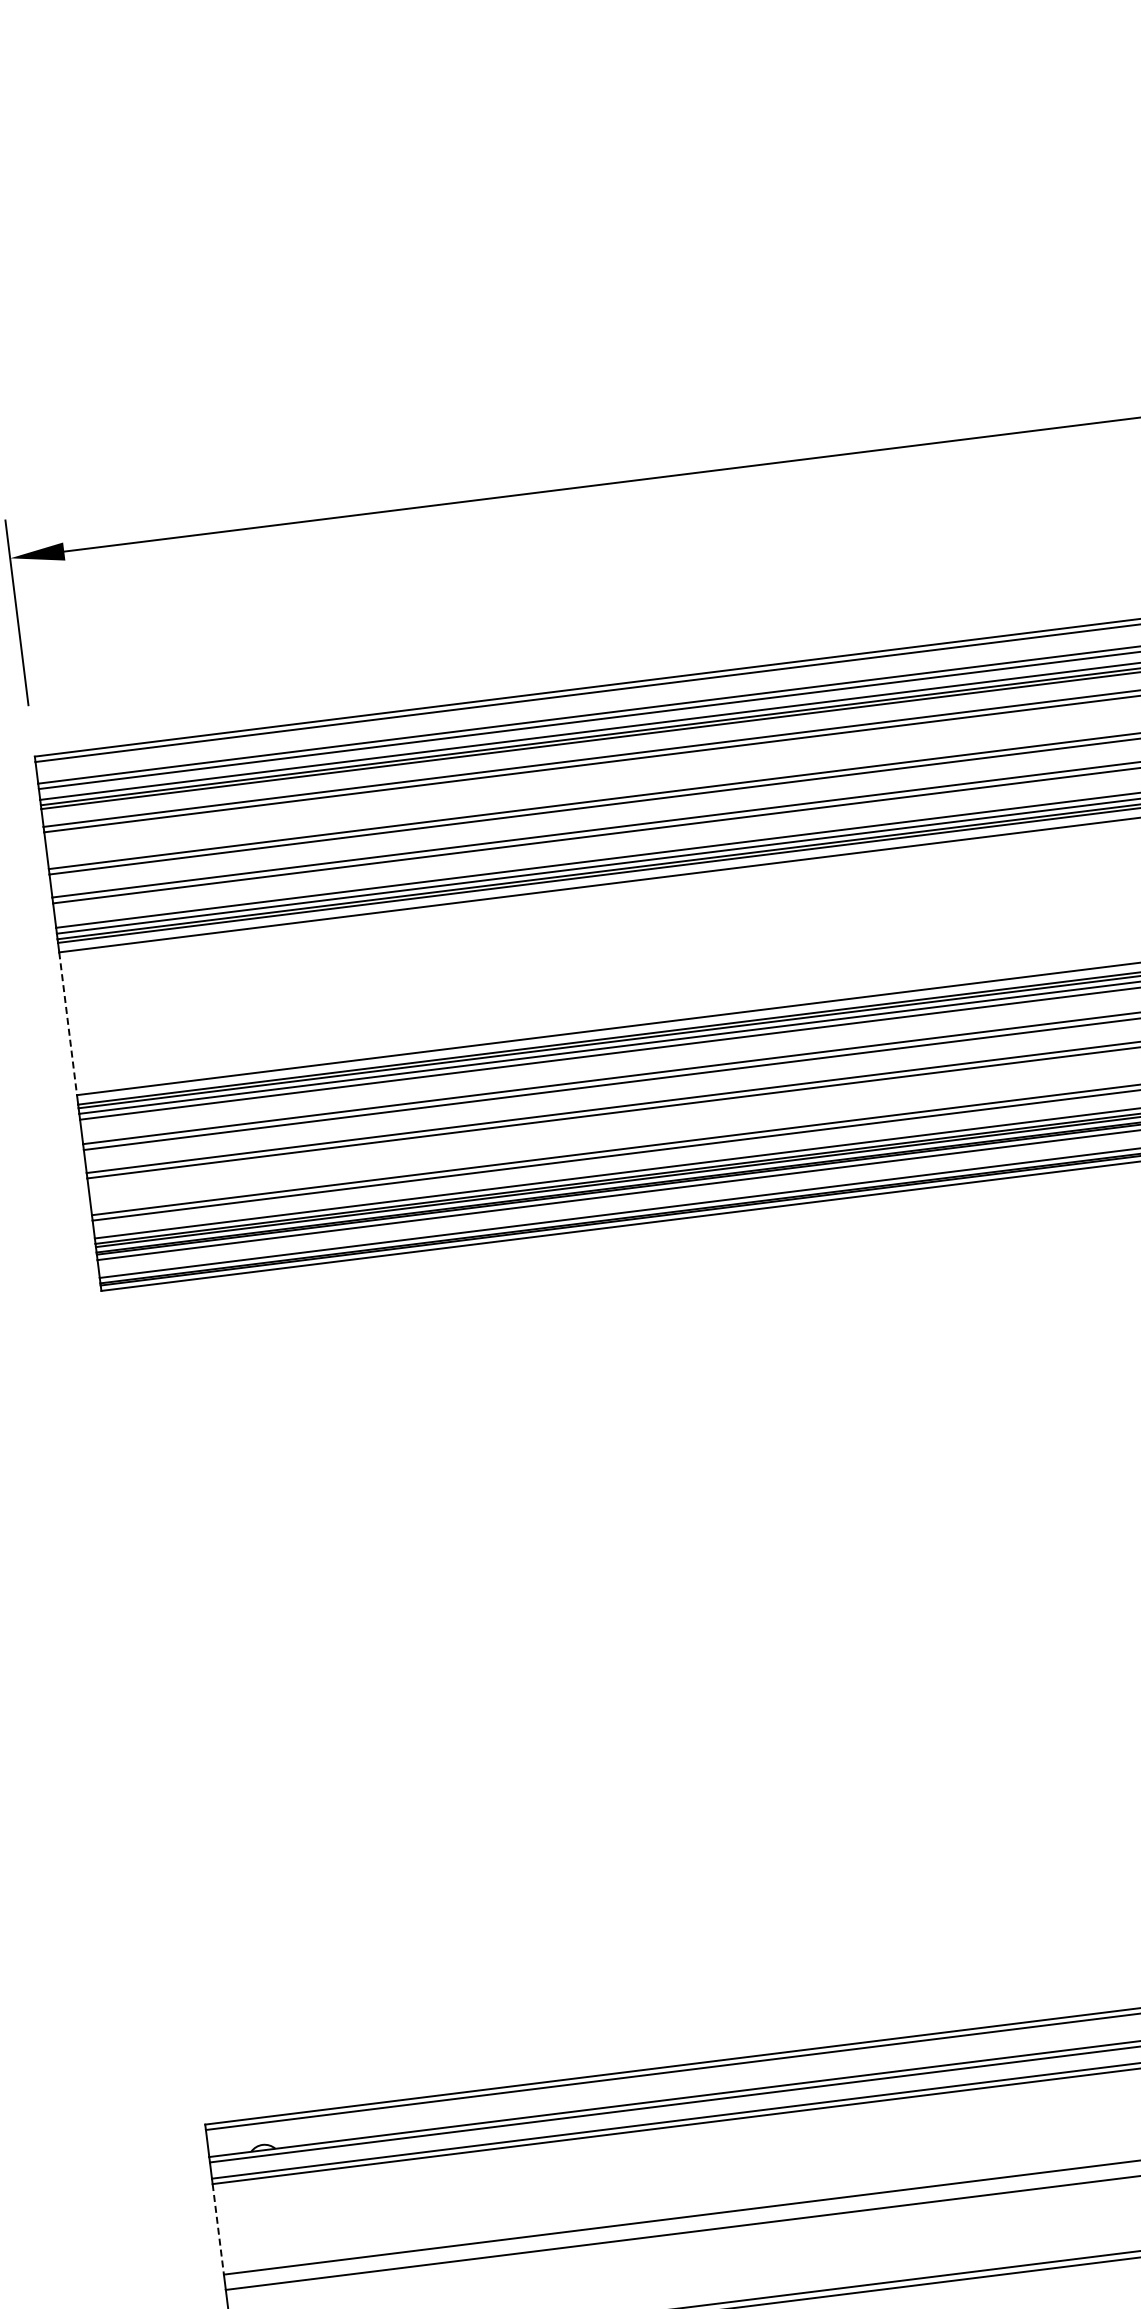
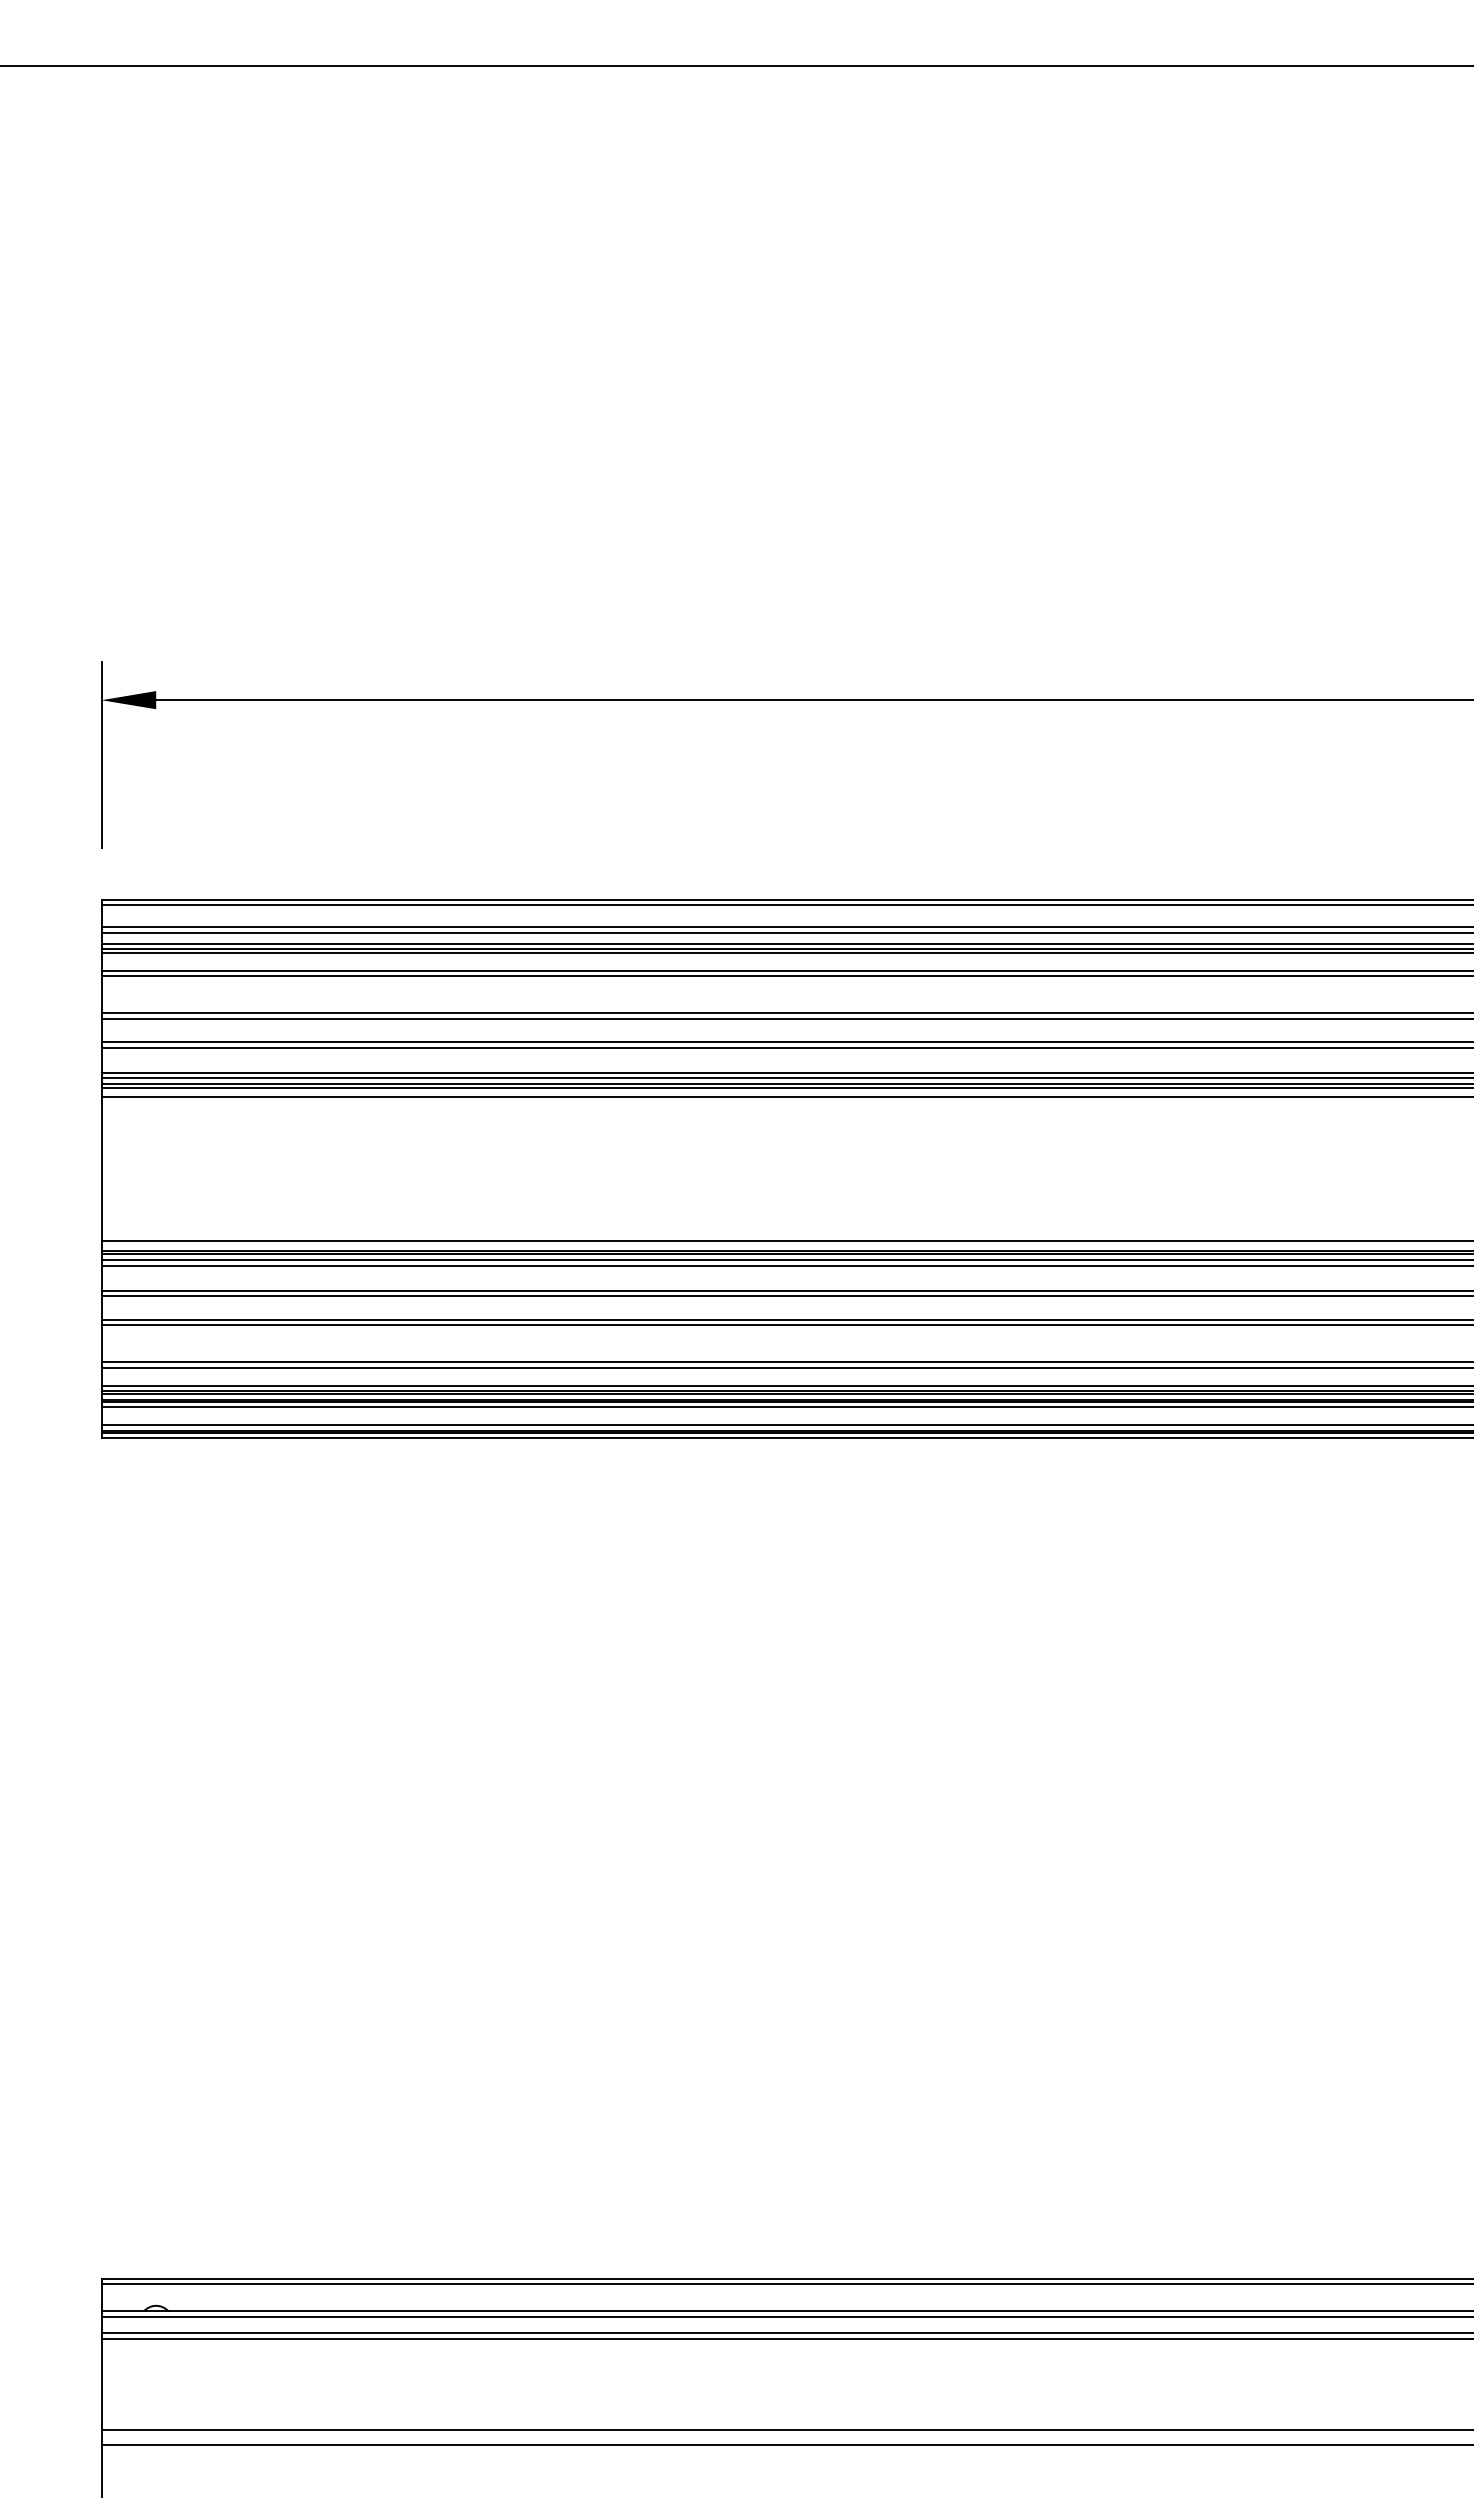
line: (67, 1024) -> (101, 1169), dashed -> solid
line: (218, 2229) -> (101, 2384), dashed -> solid

